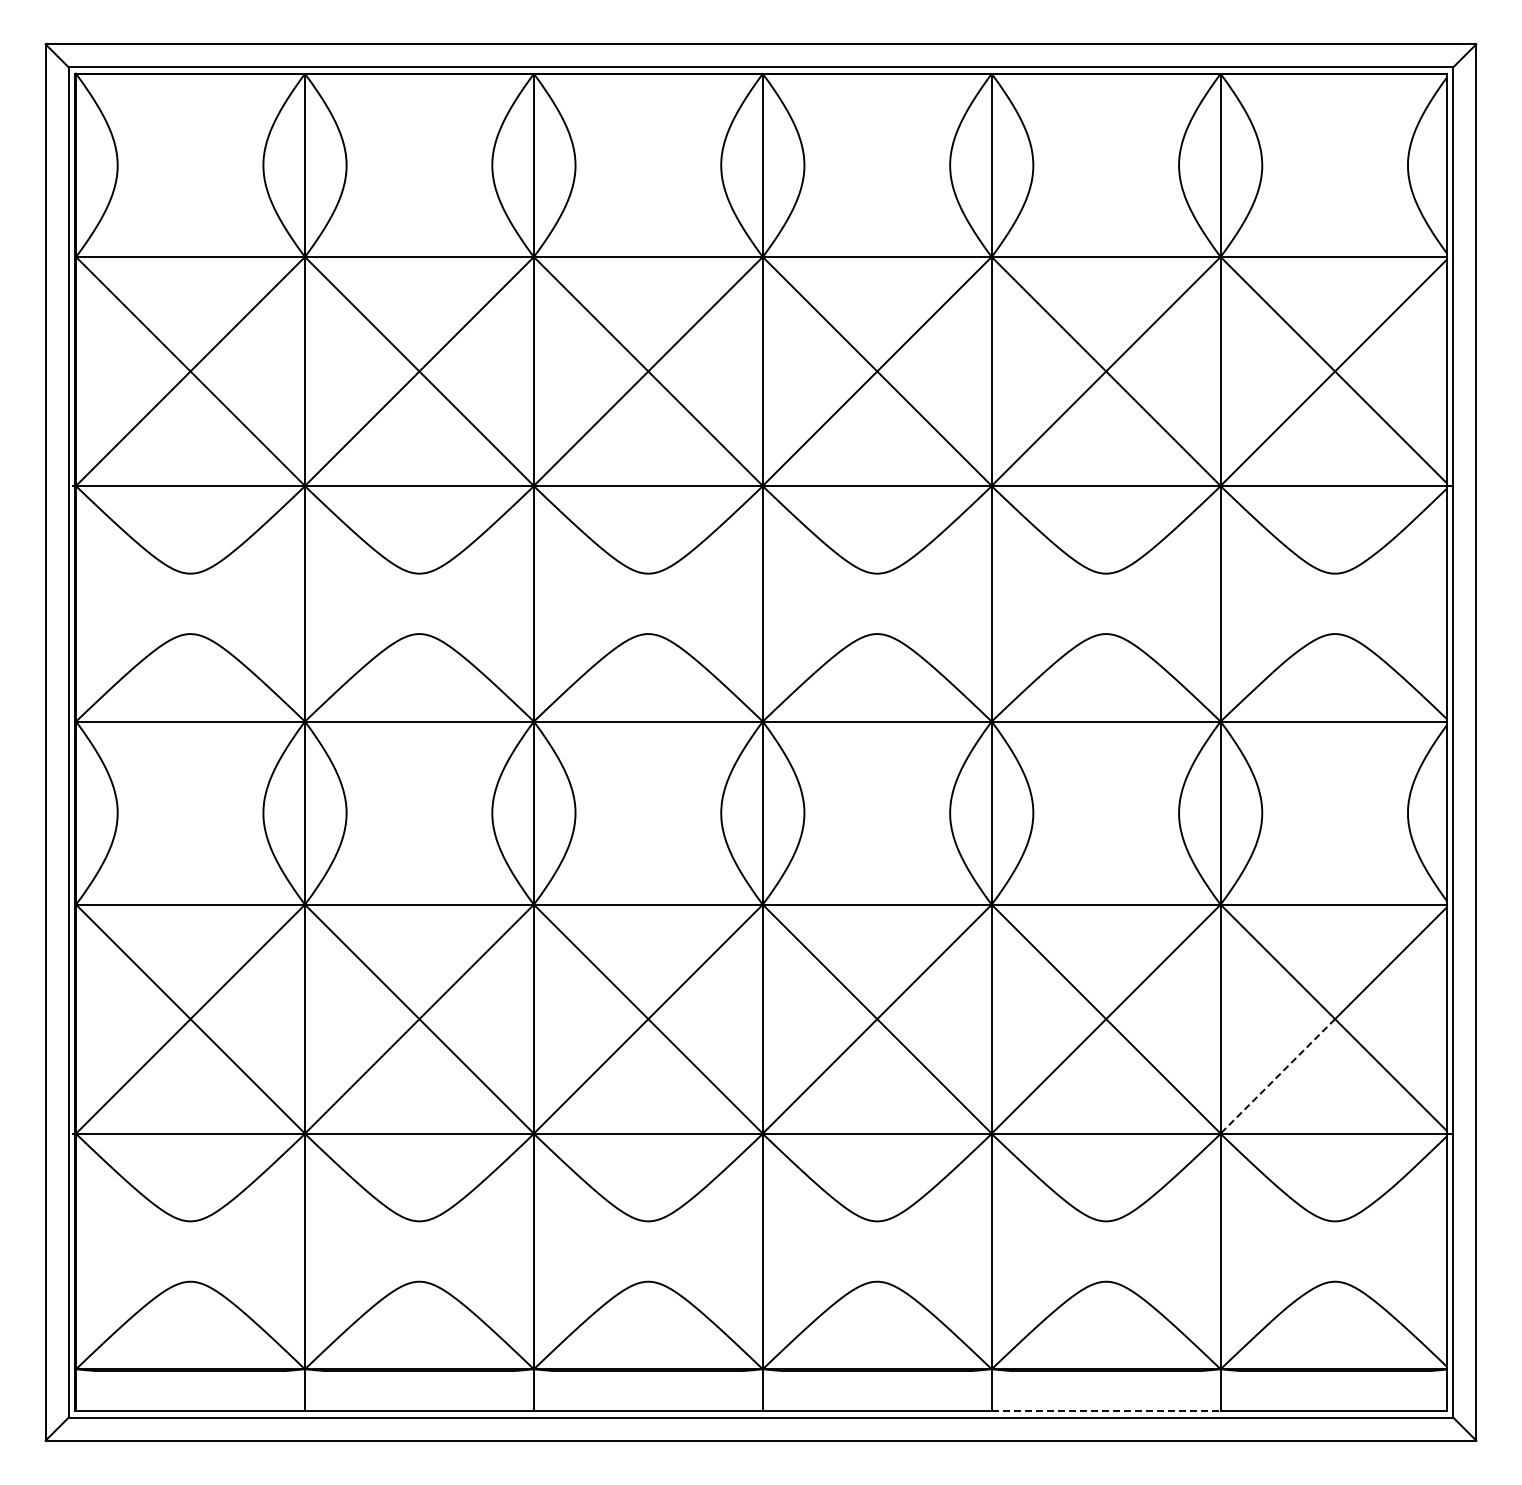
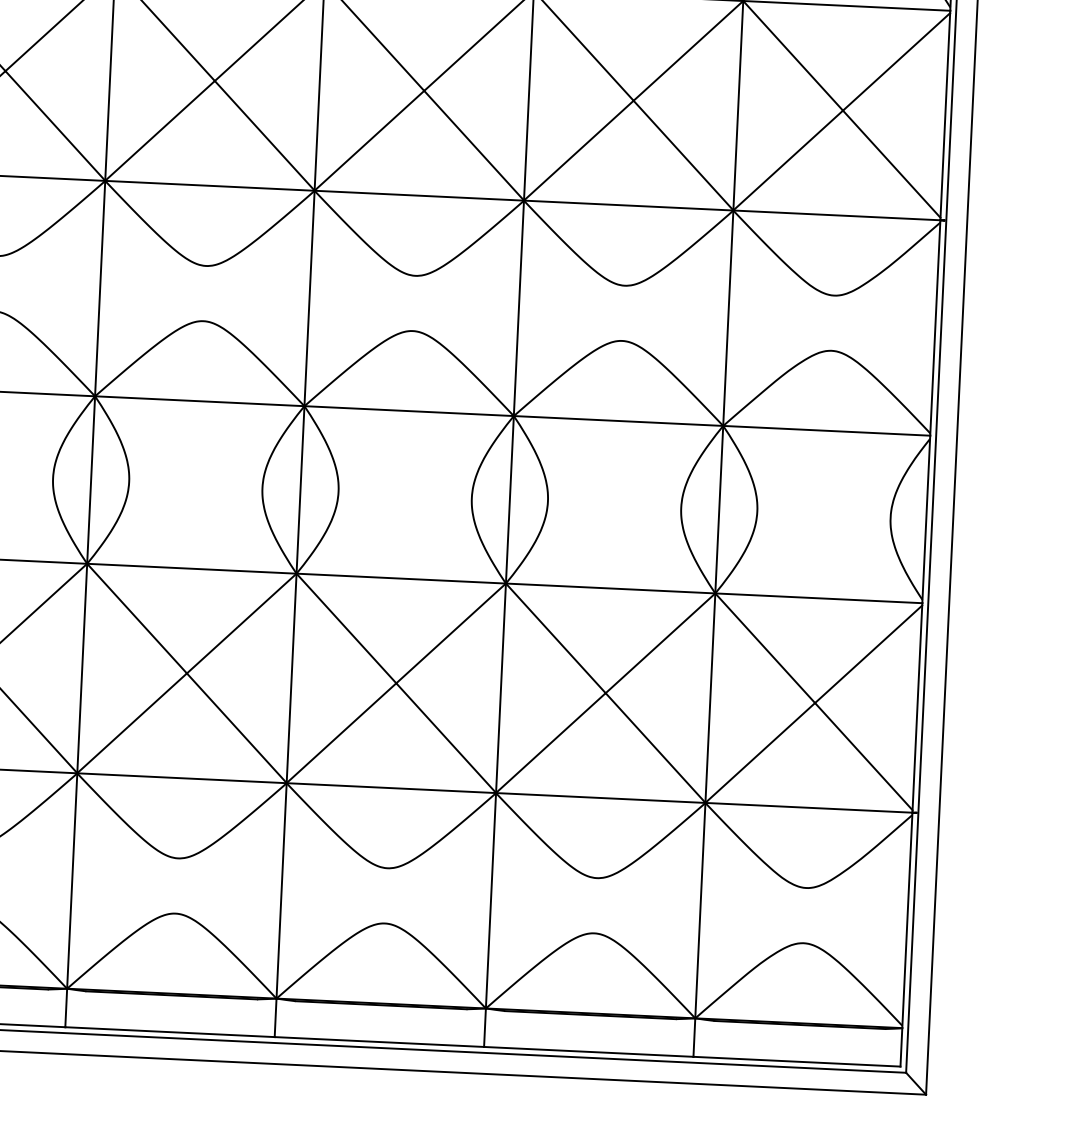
line: (1277, 1076) -> (759, 753), dashed -> solid
line: (1106, 1411) -> (589, 1052), dashed -> solid

